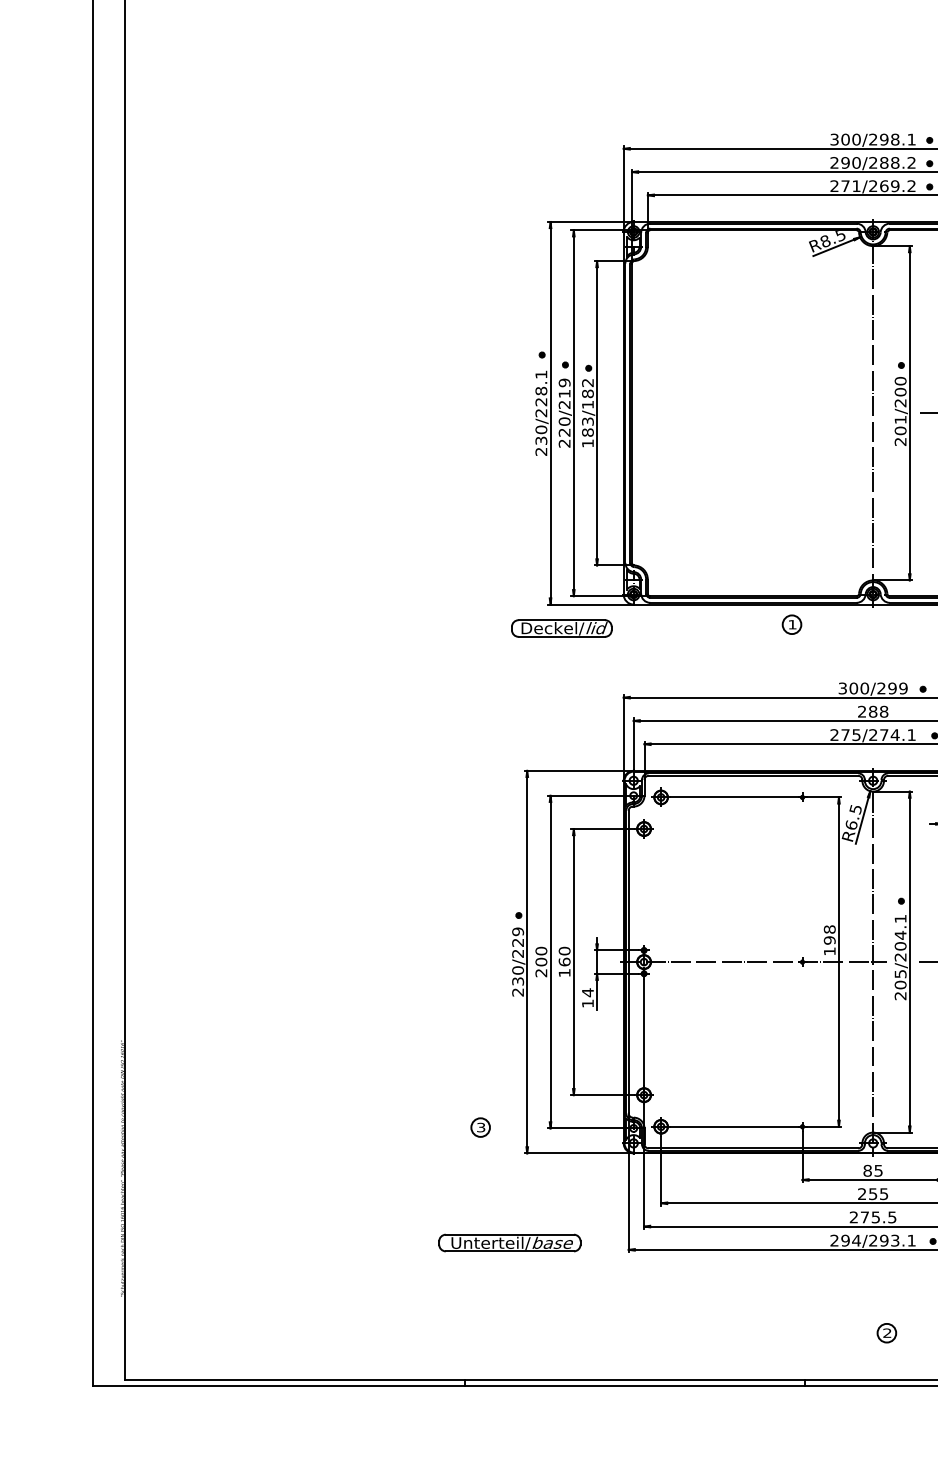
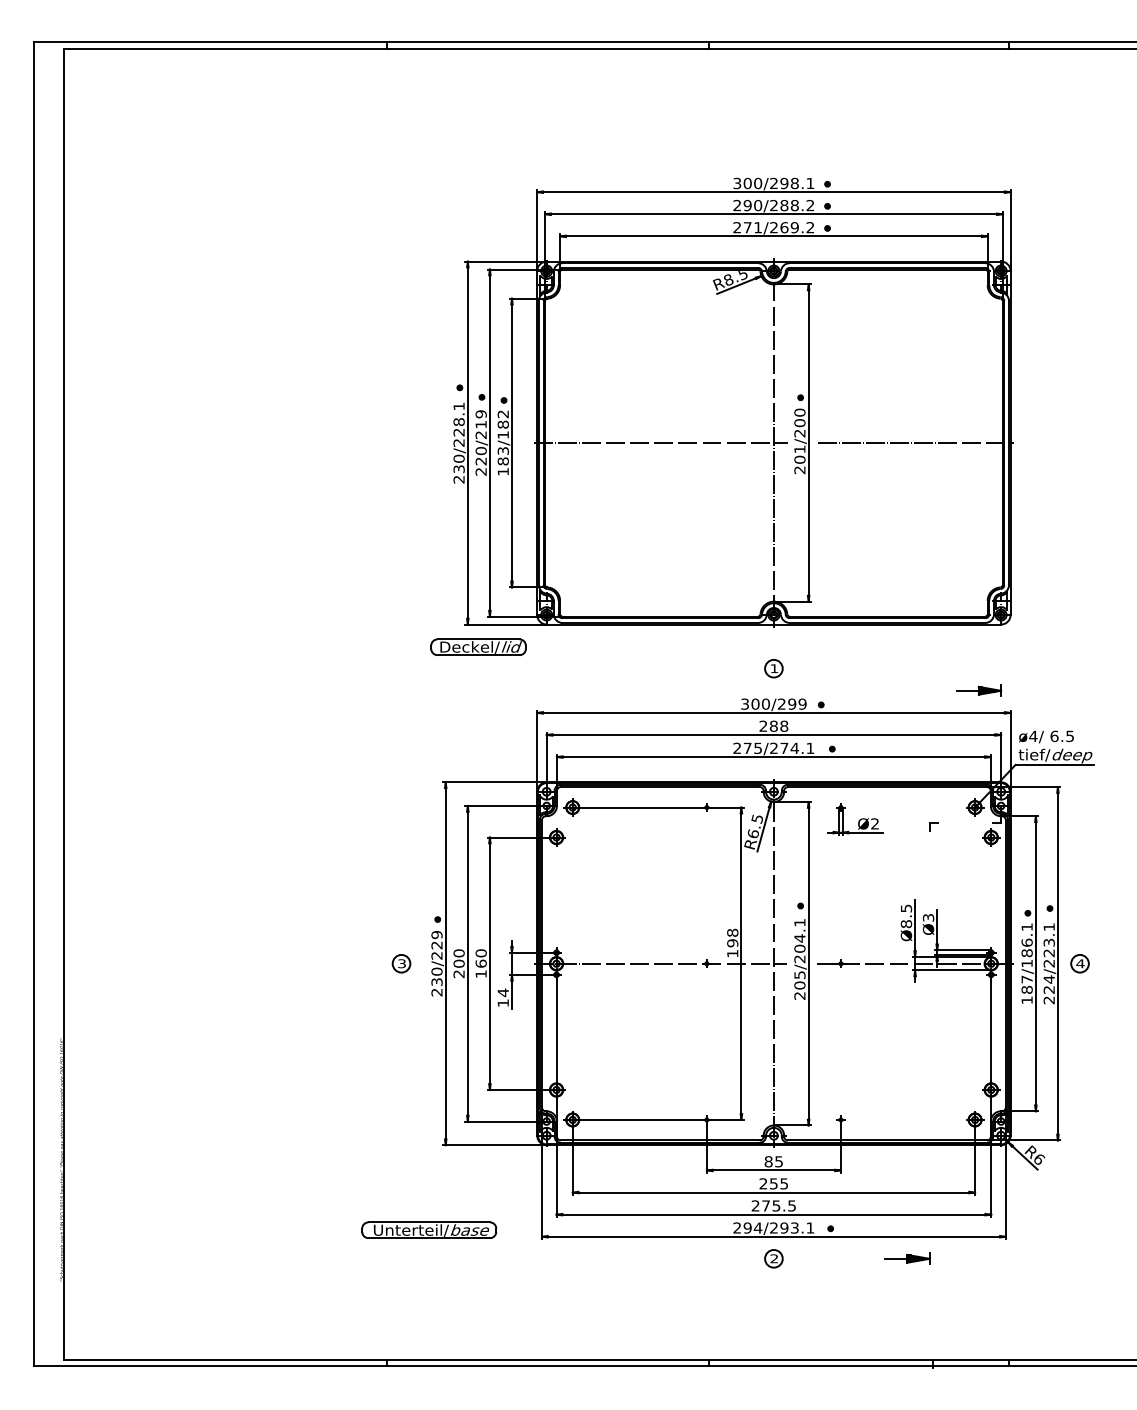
line: (754, 413) -> (661, 443), added
part: (791, 624) -> (773, 668), moved
part: (480, 1127) -> (401, 963), moved
part: (886, 1332) -> (773, 1258), moved

